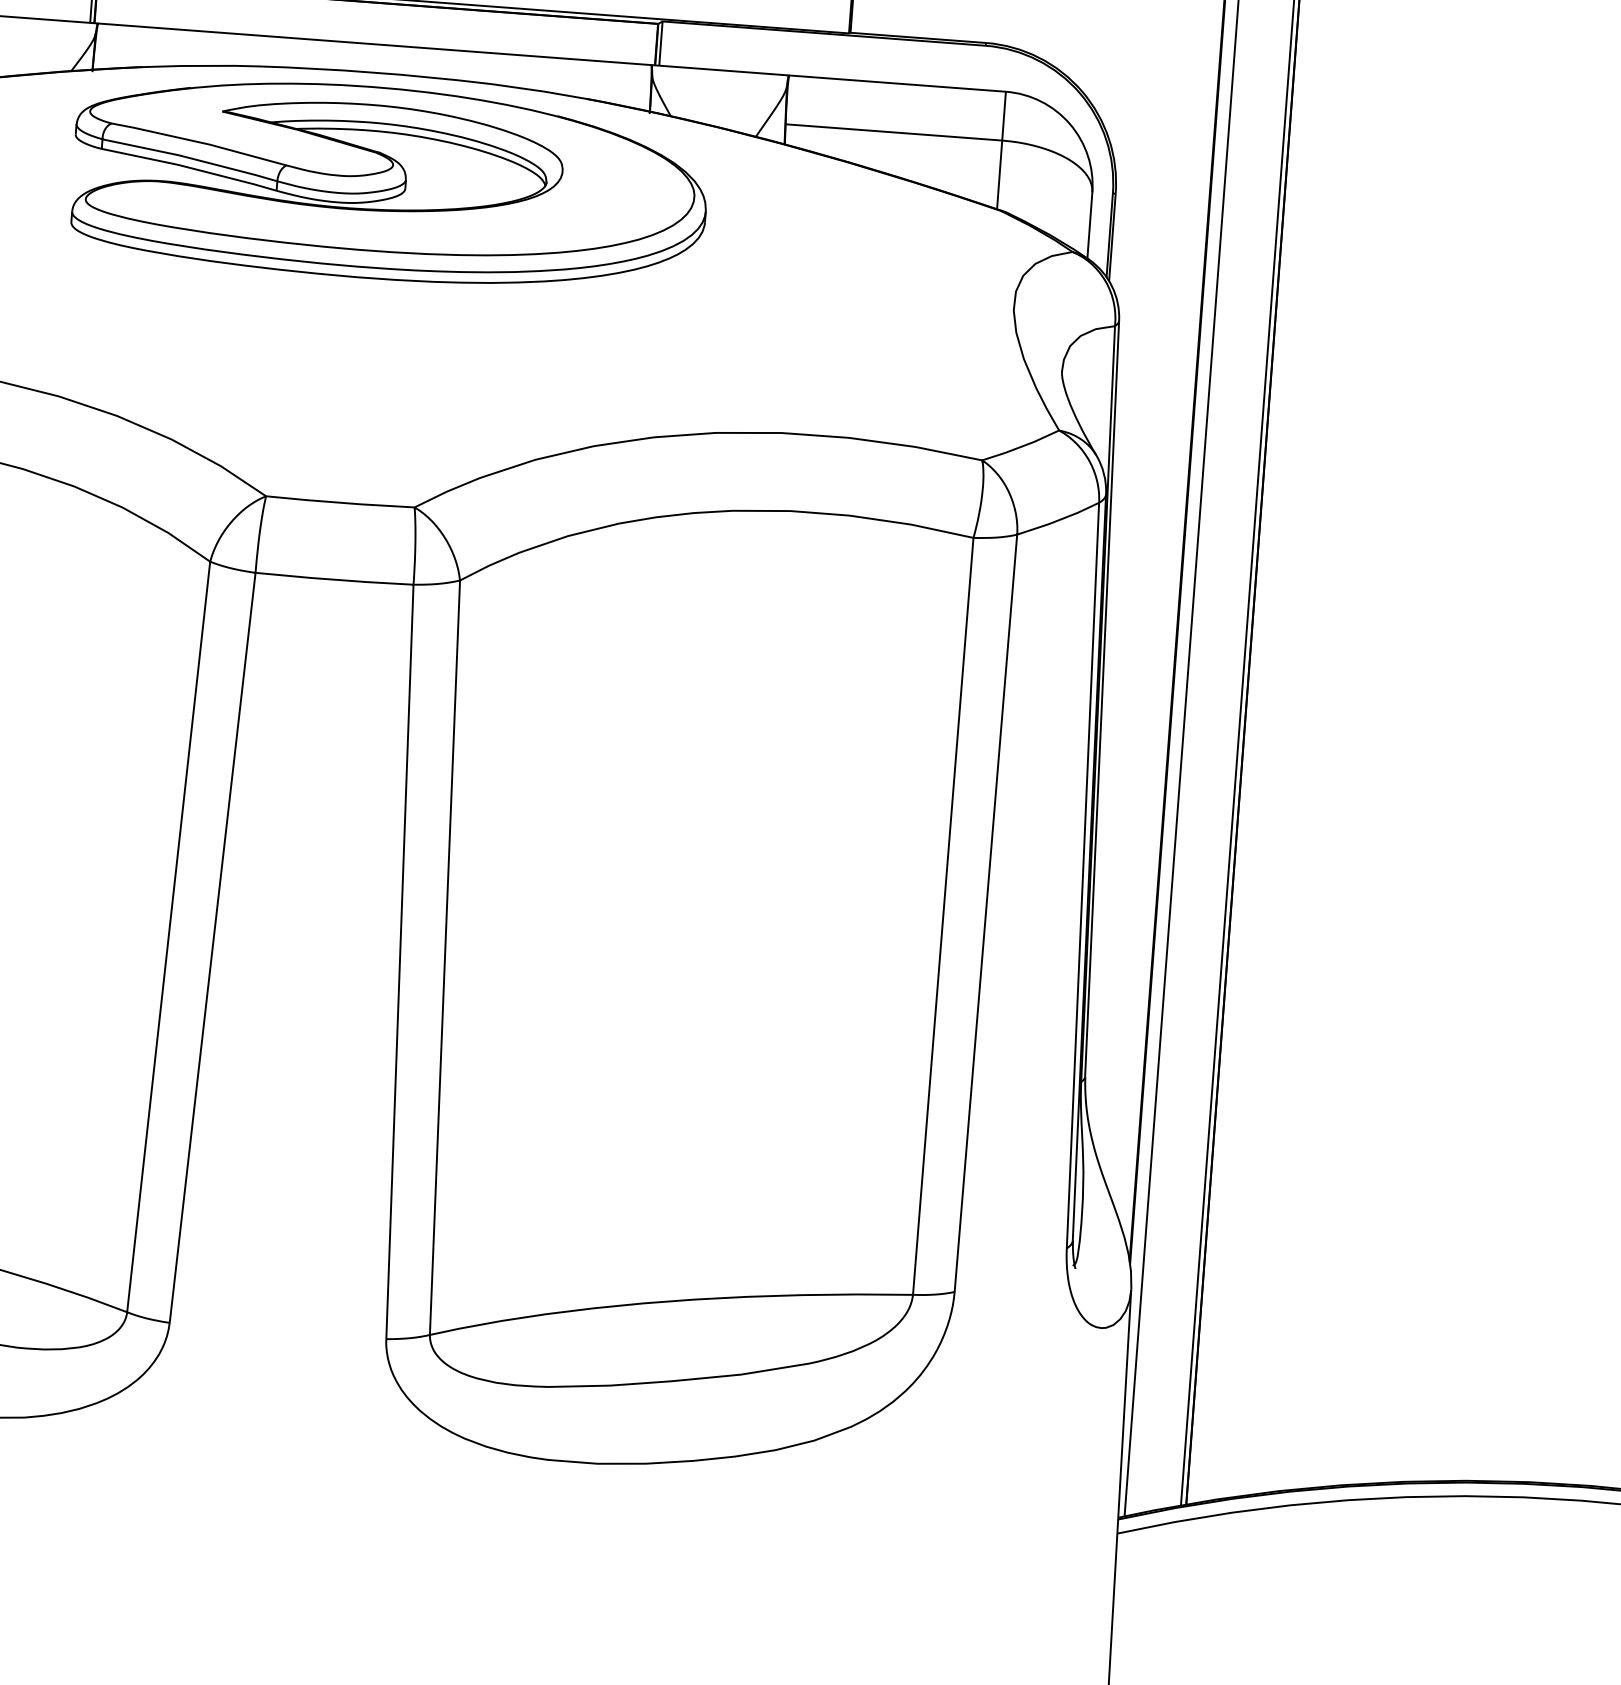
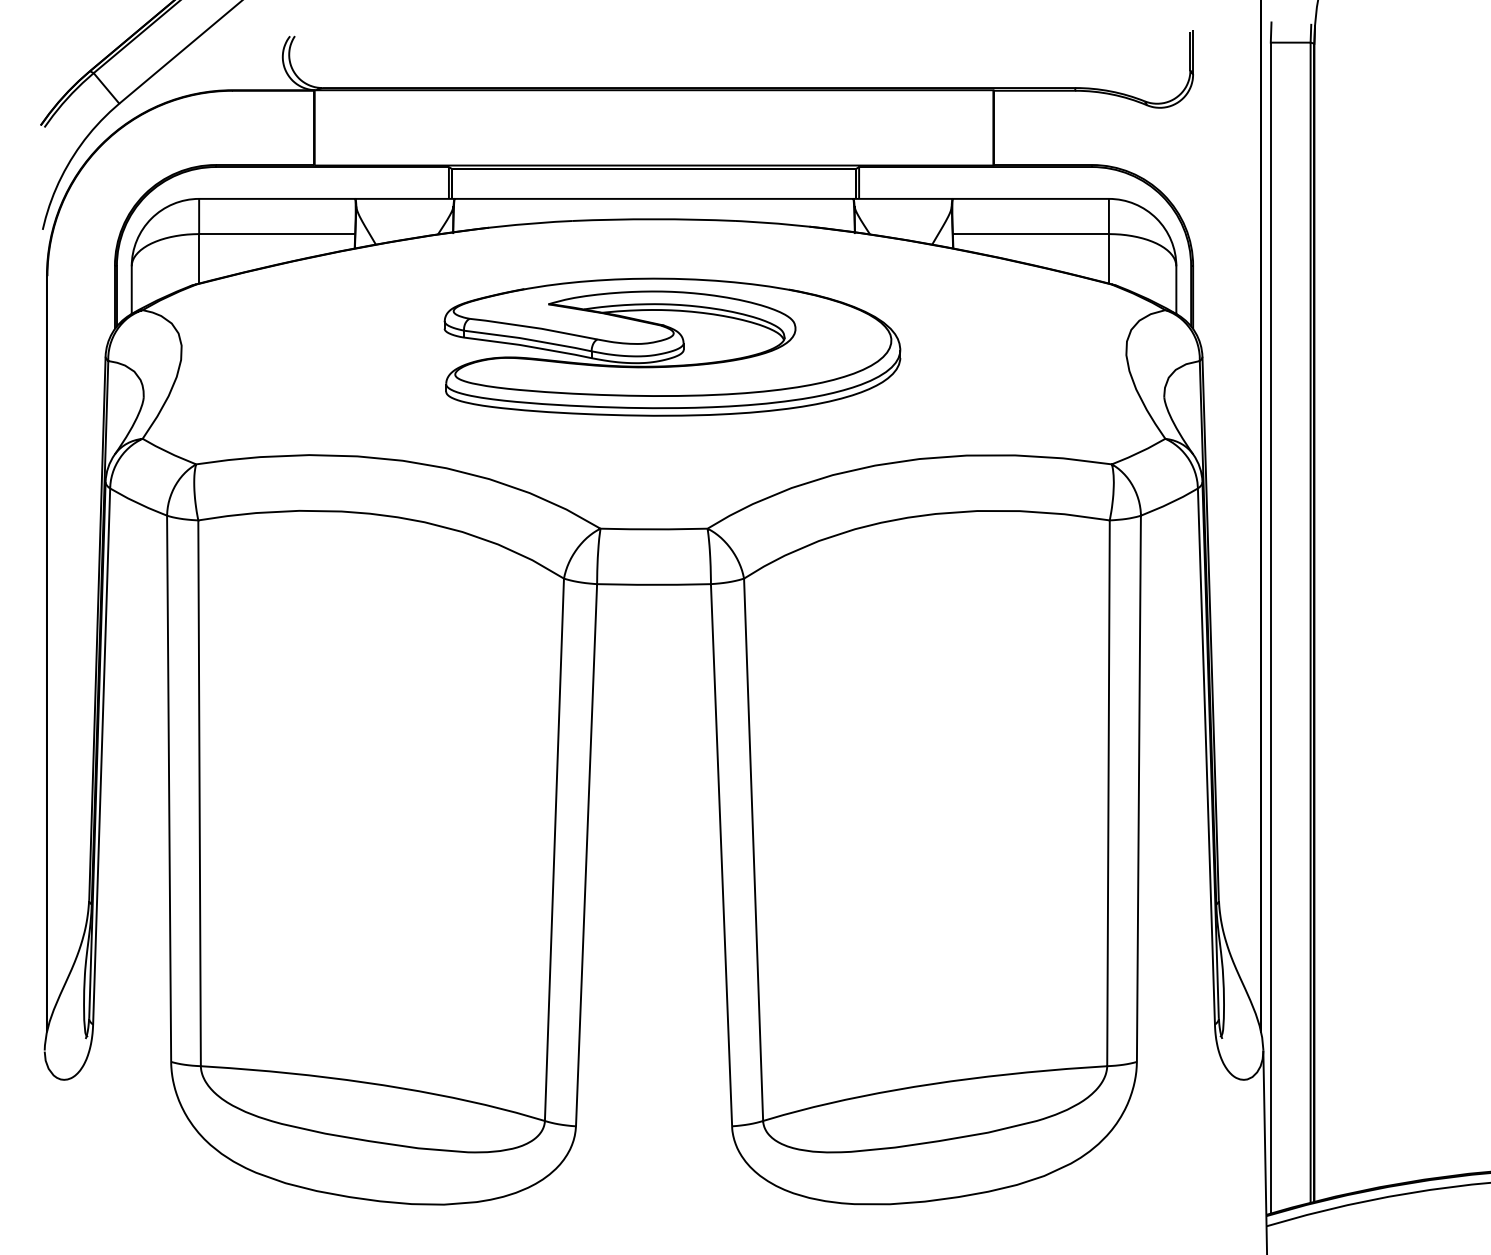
part: (390, 183) -> (672, 346), moved

